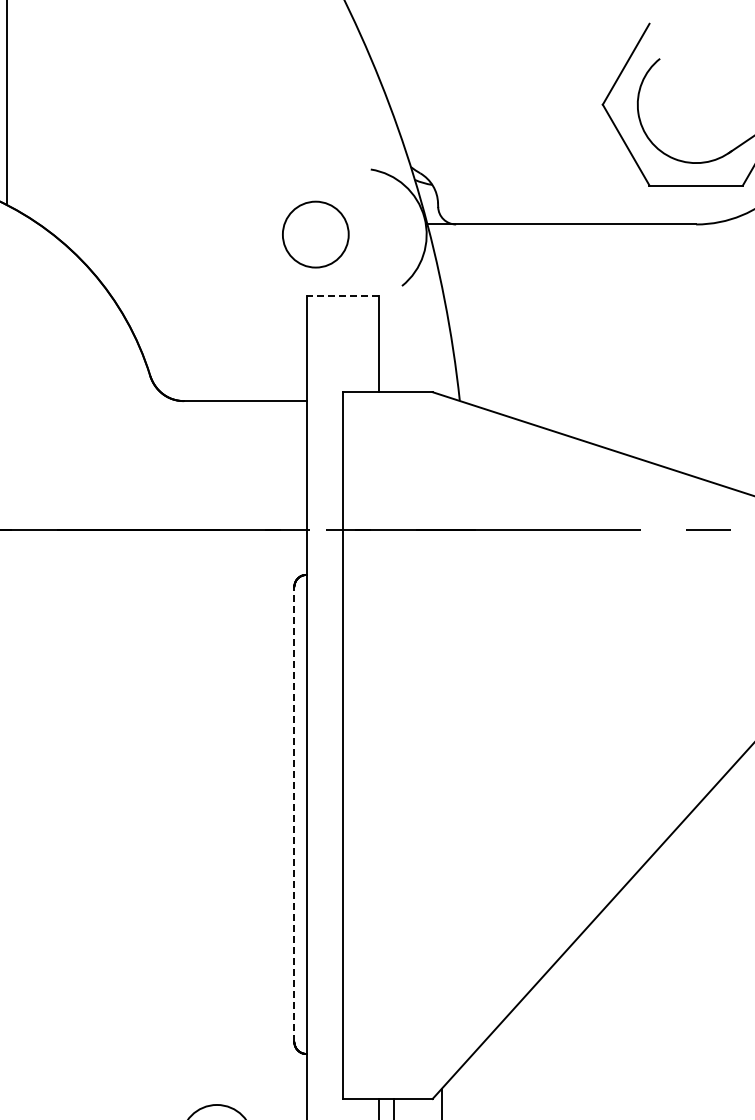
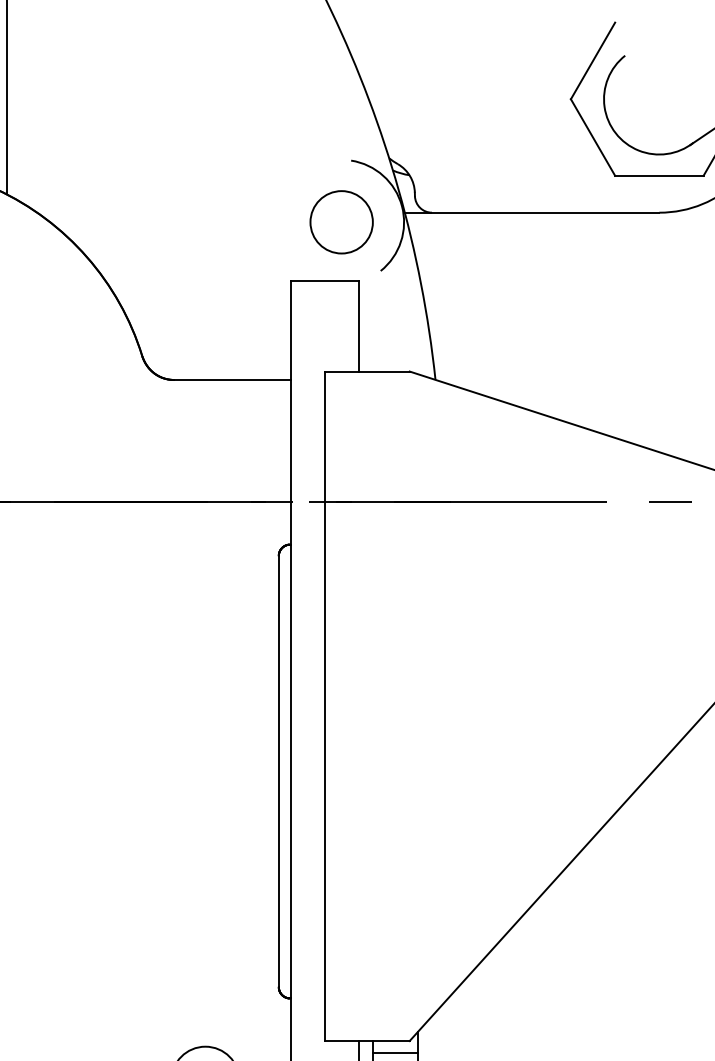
circle: (315, 234) -> (341, 222), moved
line: (342, 296) -> (324, 280), dashed -> solid
line: (294, 814) -> (278, 771), dashed -> solid
line: (417, 1111) -> (395, 1052), added

